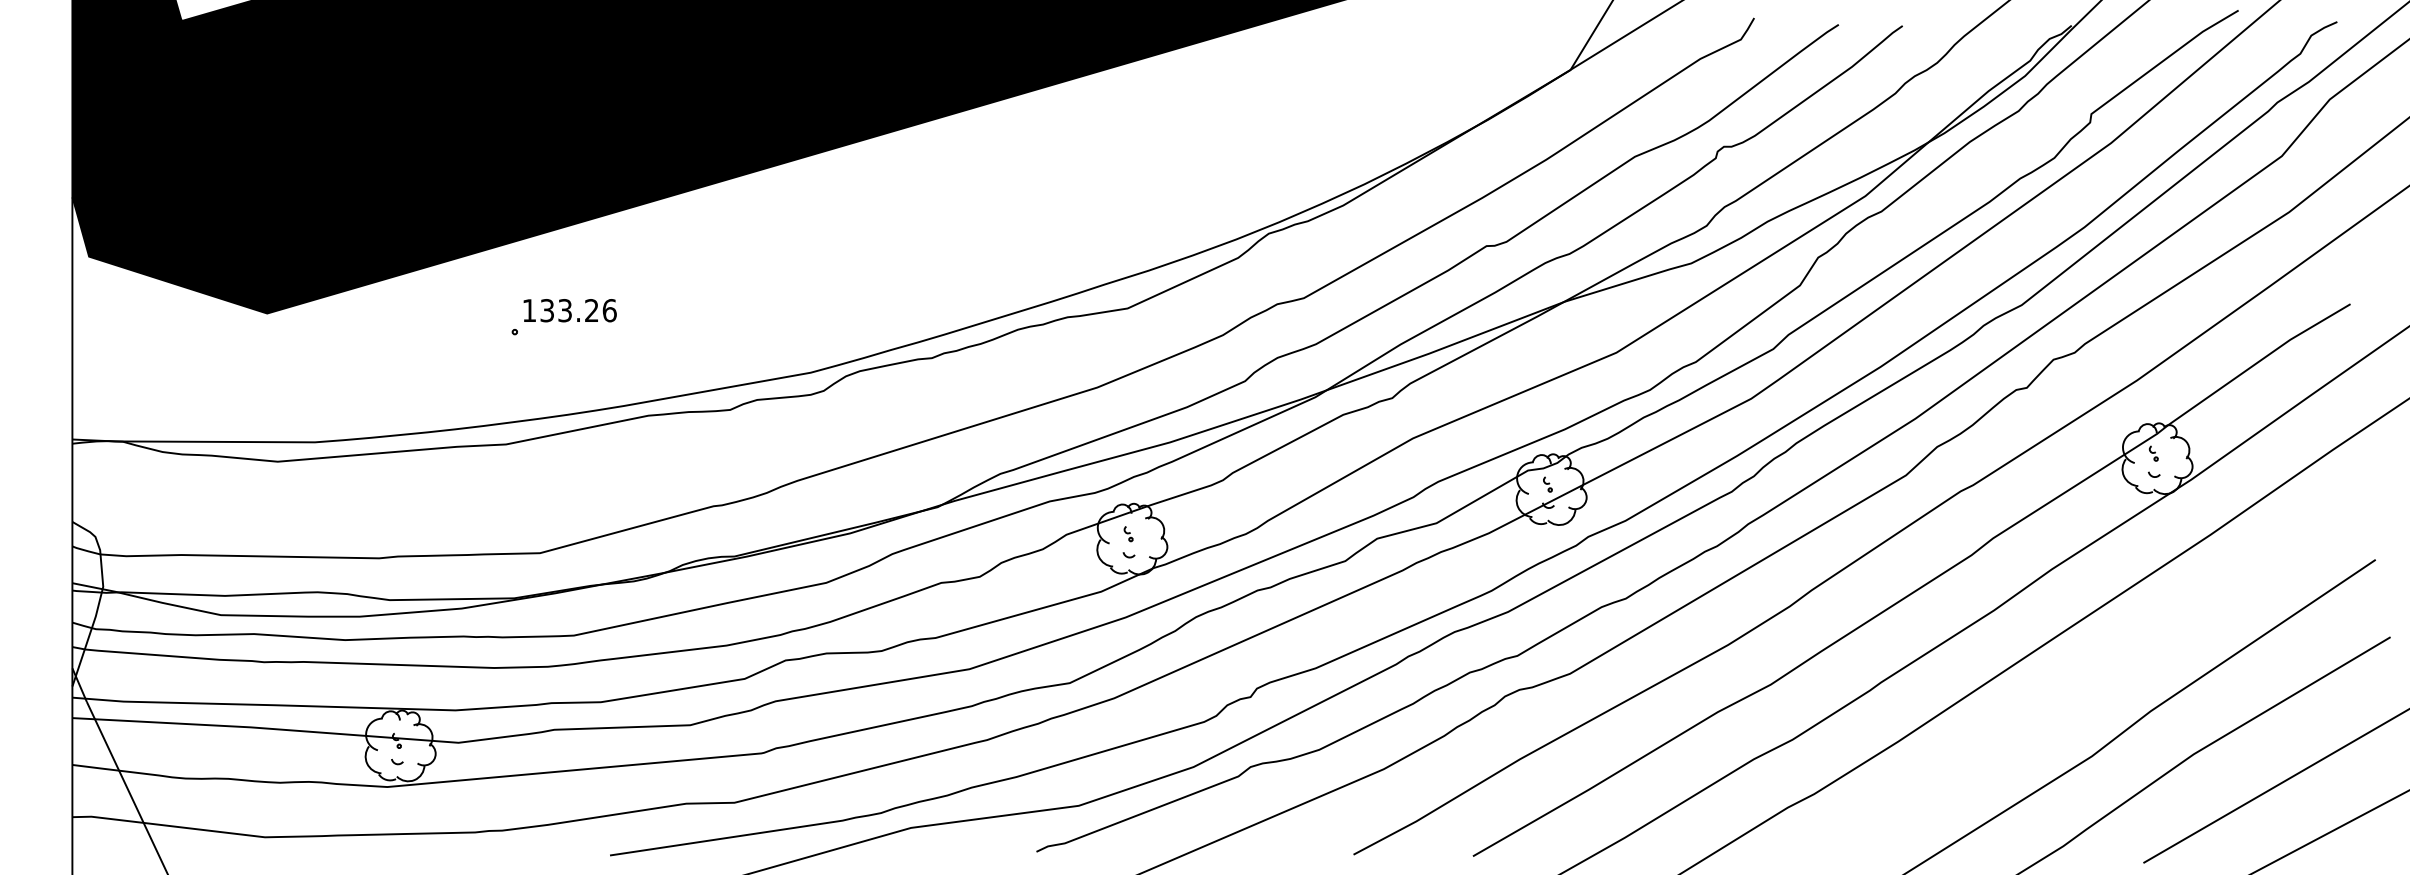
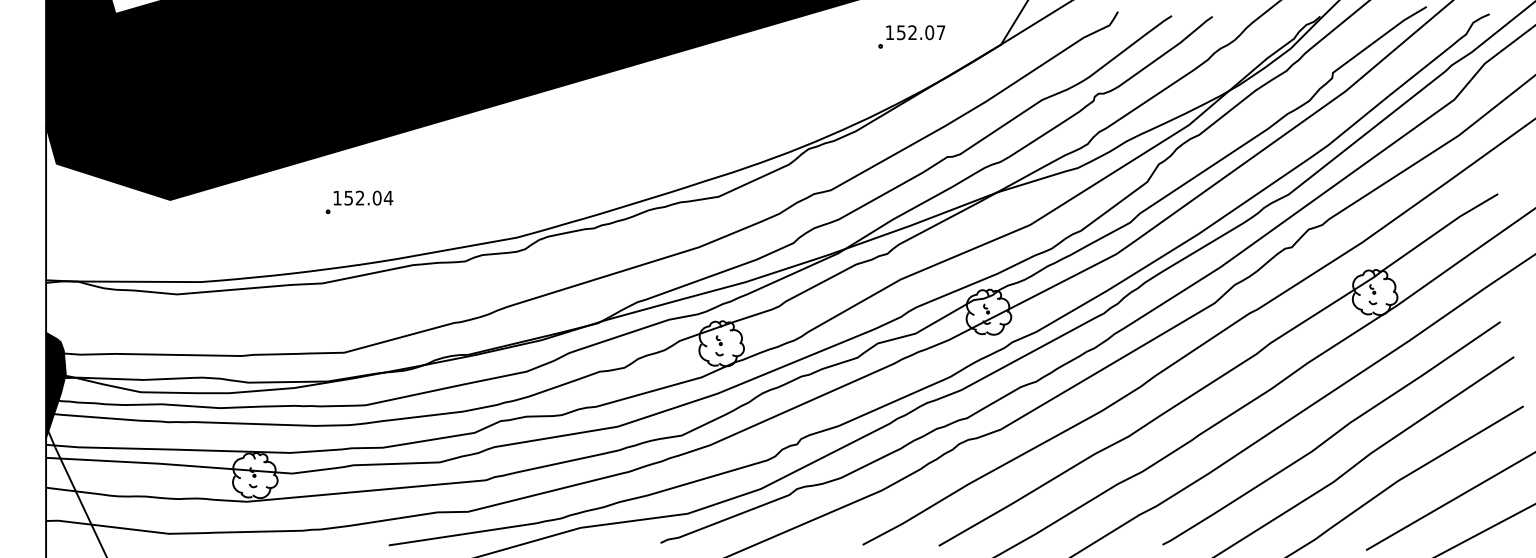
part: (1430, 57) -> (911, 36), added
text: (579, 309) -> (369, 197), 133.26 -> 152.04
fill: (87, 603) -> (55, 384), added
curve: (2090, 681) -> (1332, 434), added

